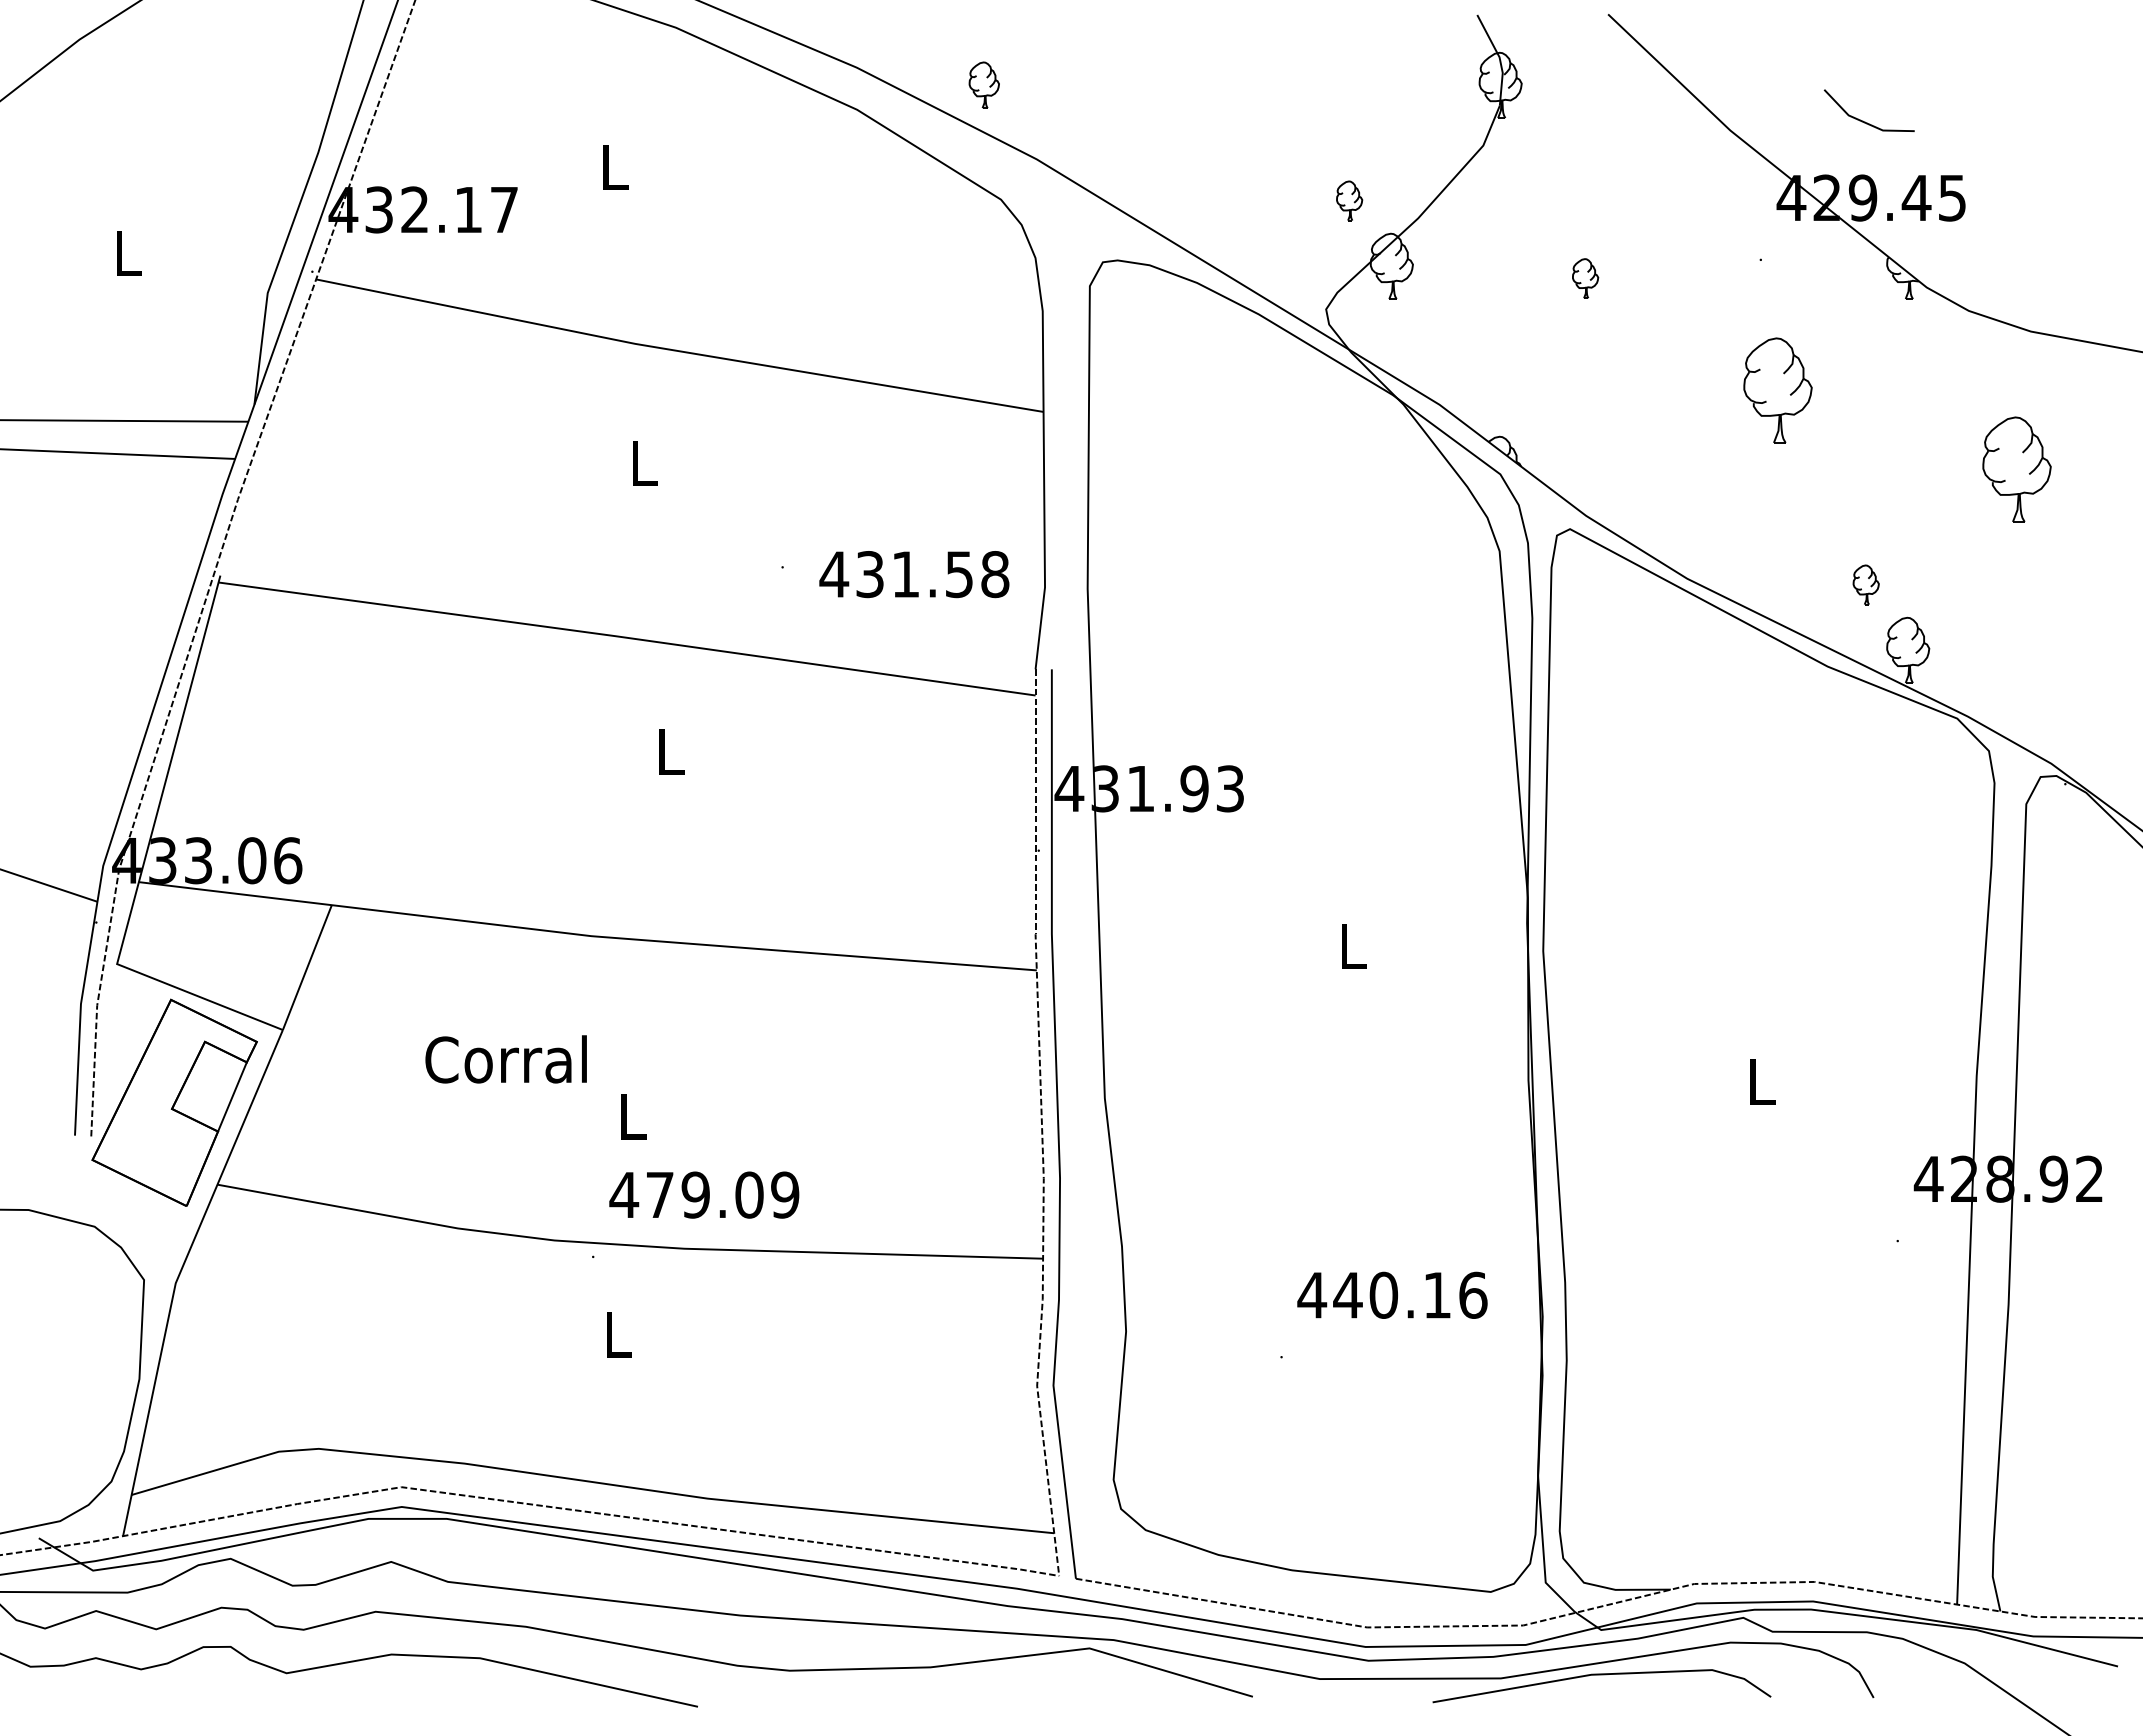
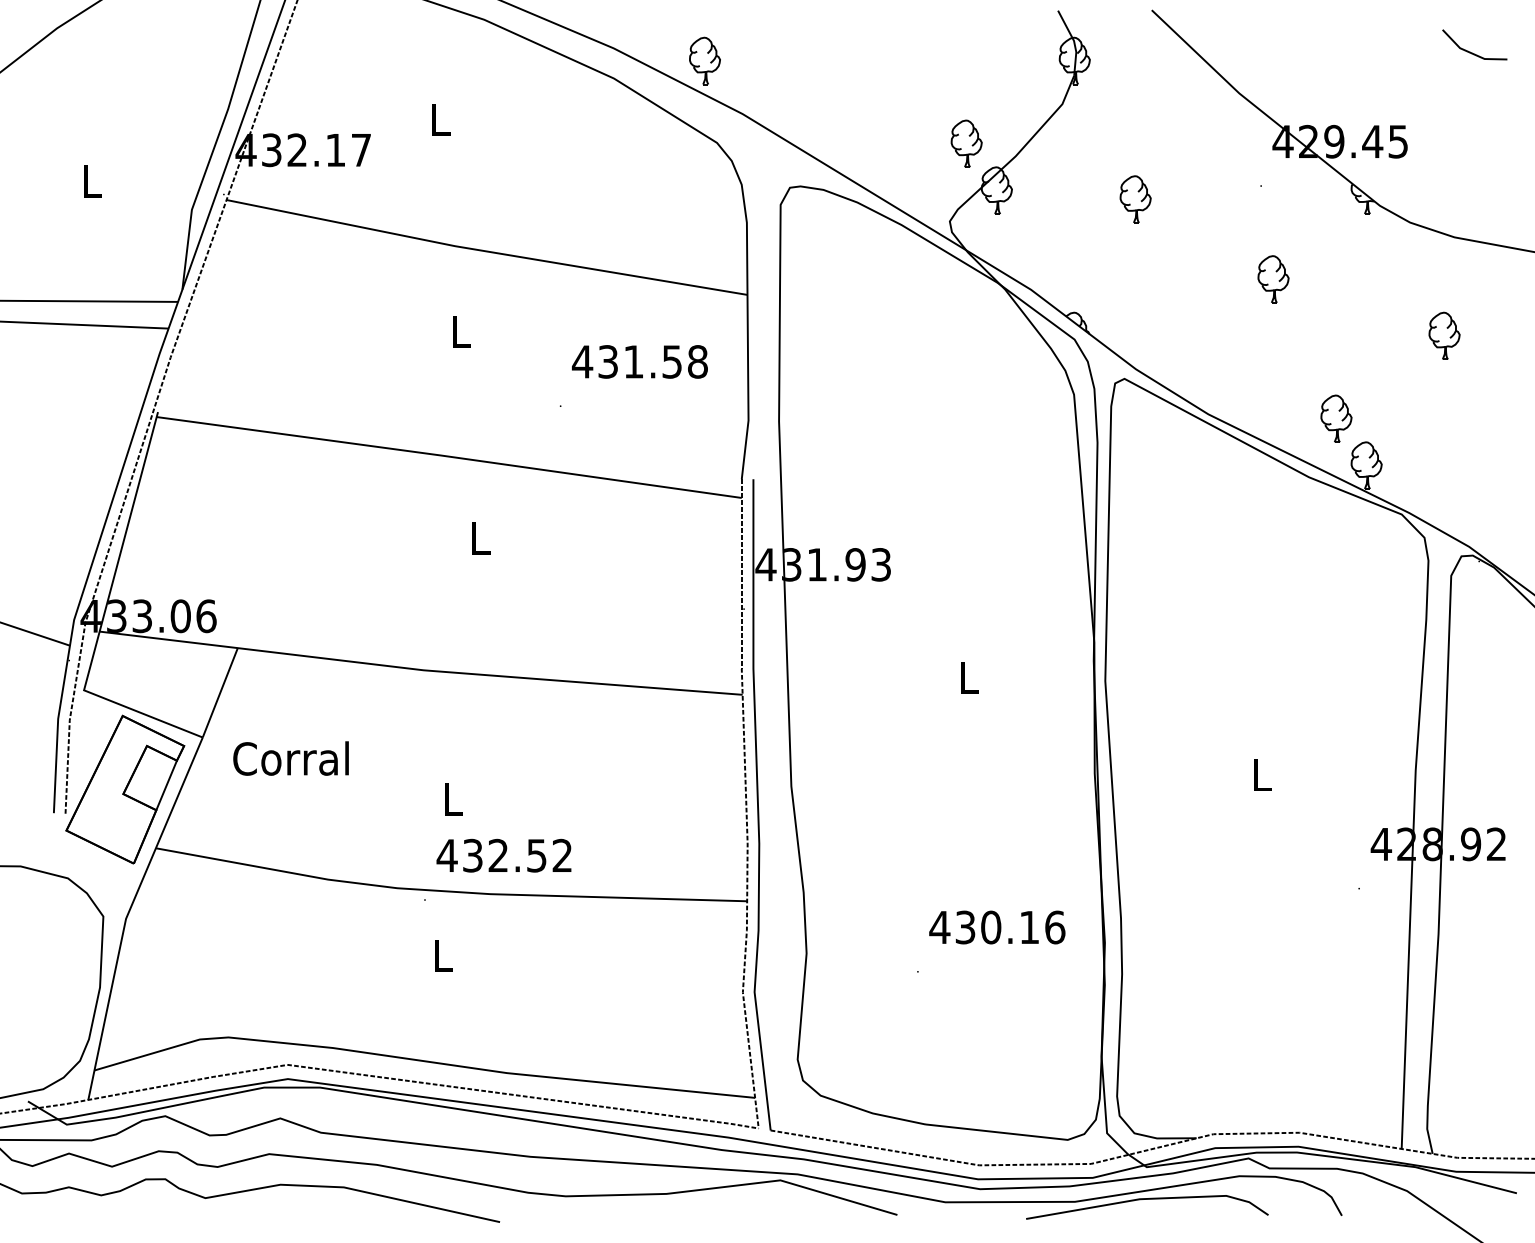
part: (984, 84) -> (705, 60), size x1.43
line: (1863, 120) -> (1470, 51), moved
part: (1349, 200) -> (966, 143), size x1.67
part: (1585, 278) -> (1135, 199), size x1.67
part: (1778, 389) -> (1273, 278), size x0.62
part: (2016, 468) -> (1444, 335), size x0.62
text: (914, 574) -> (640, 361), moved
part: (1866, 584) -> (1336, 418), size x1.67
text: (505, 1059) -> (290, 758), moved
text: (722, 1194) -> (517, 855), 479.09 -> 432.52
text: (1347, 1294) -> (965, 926), 440.16 -> 430.16

